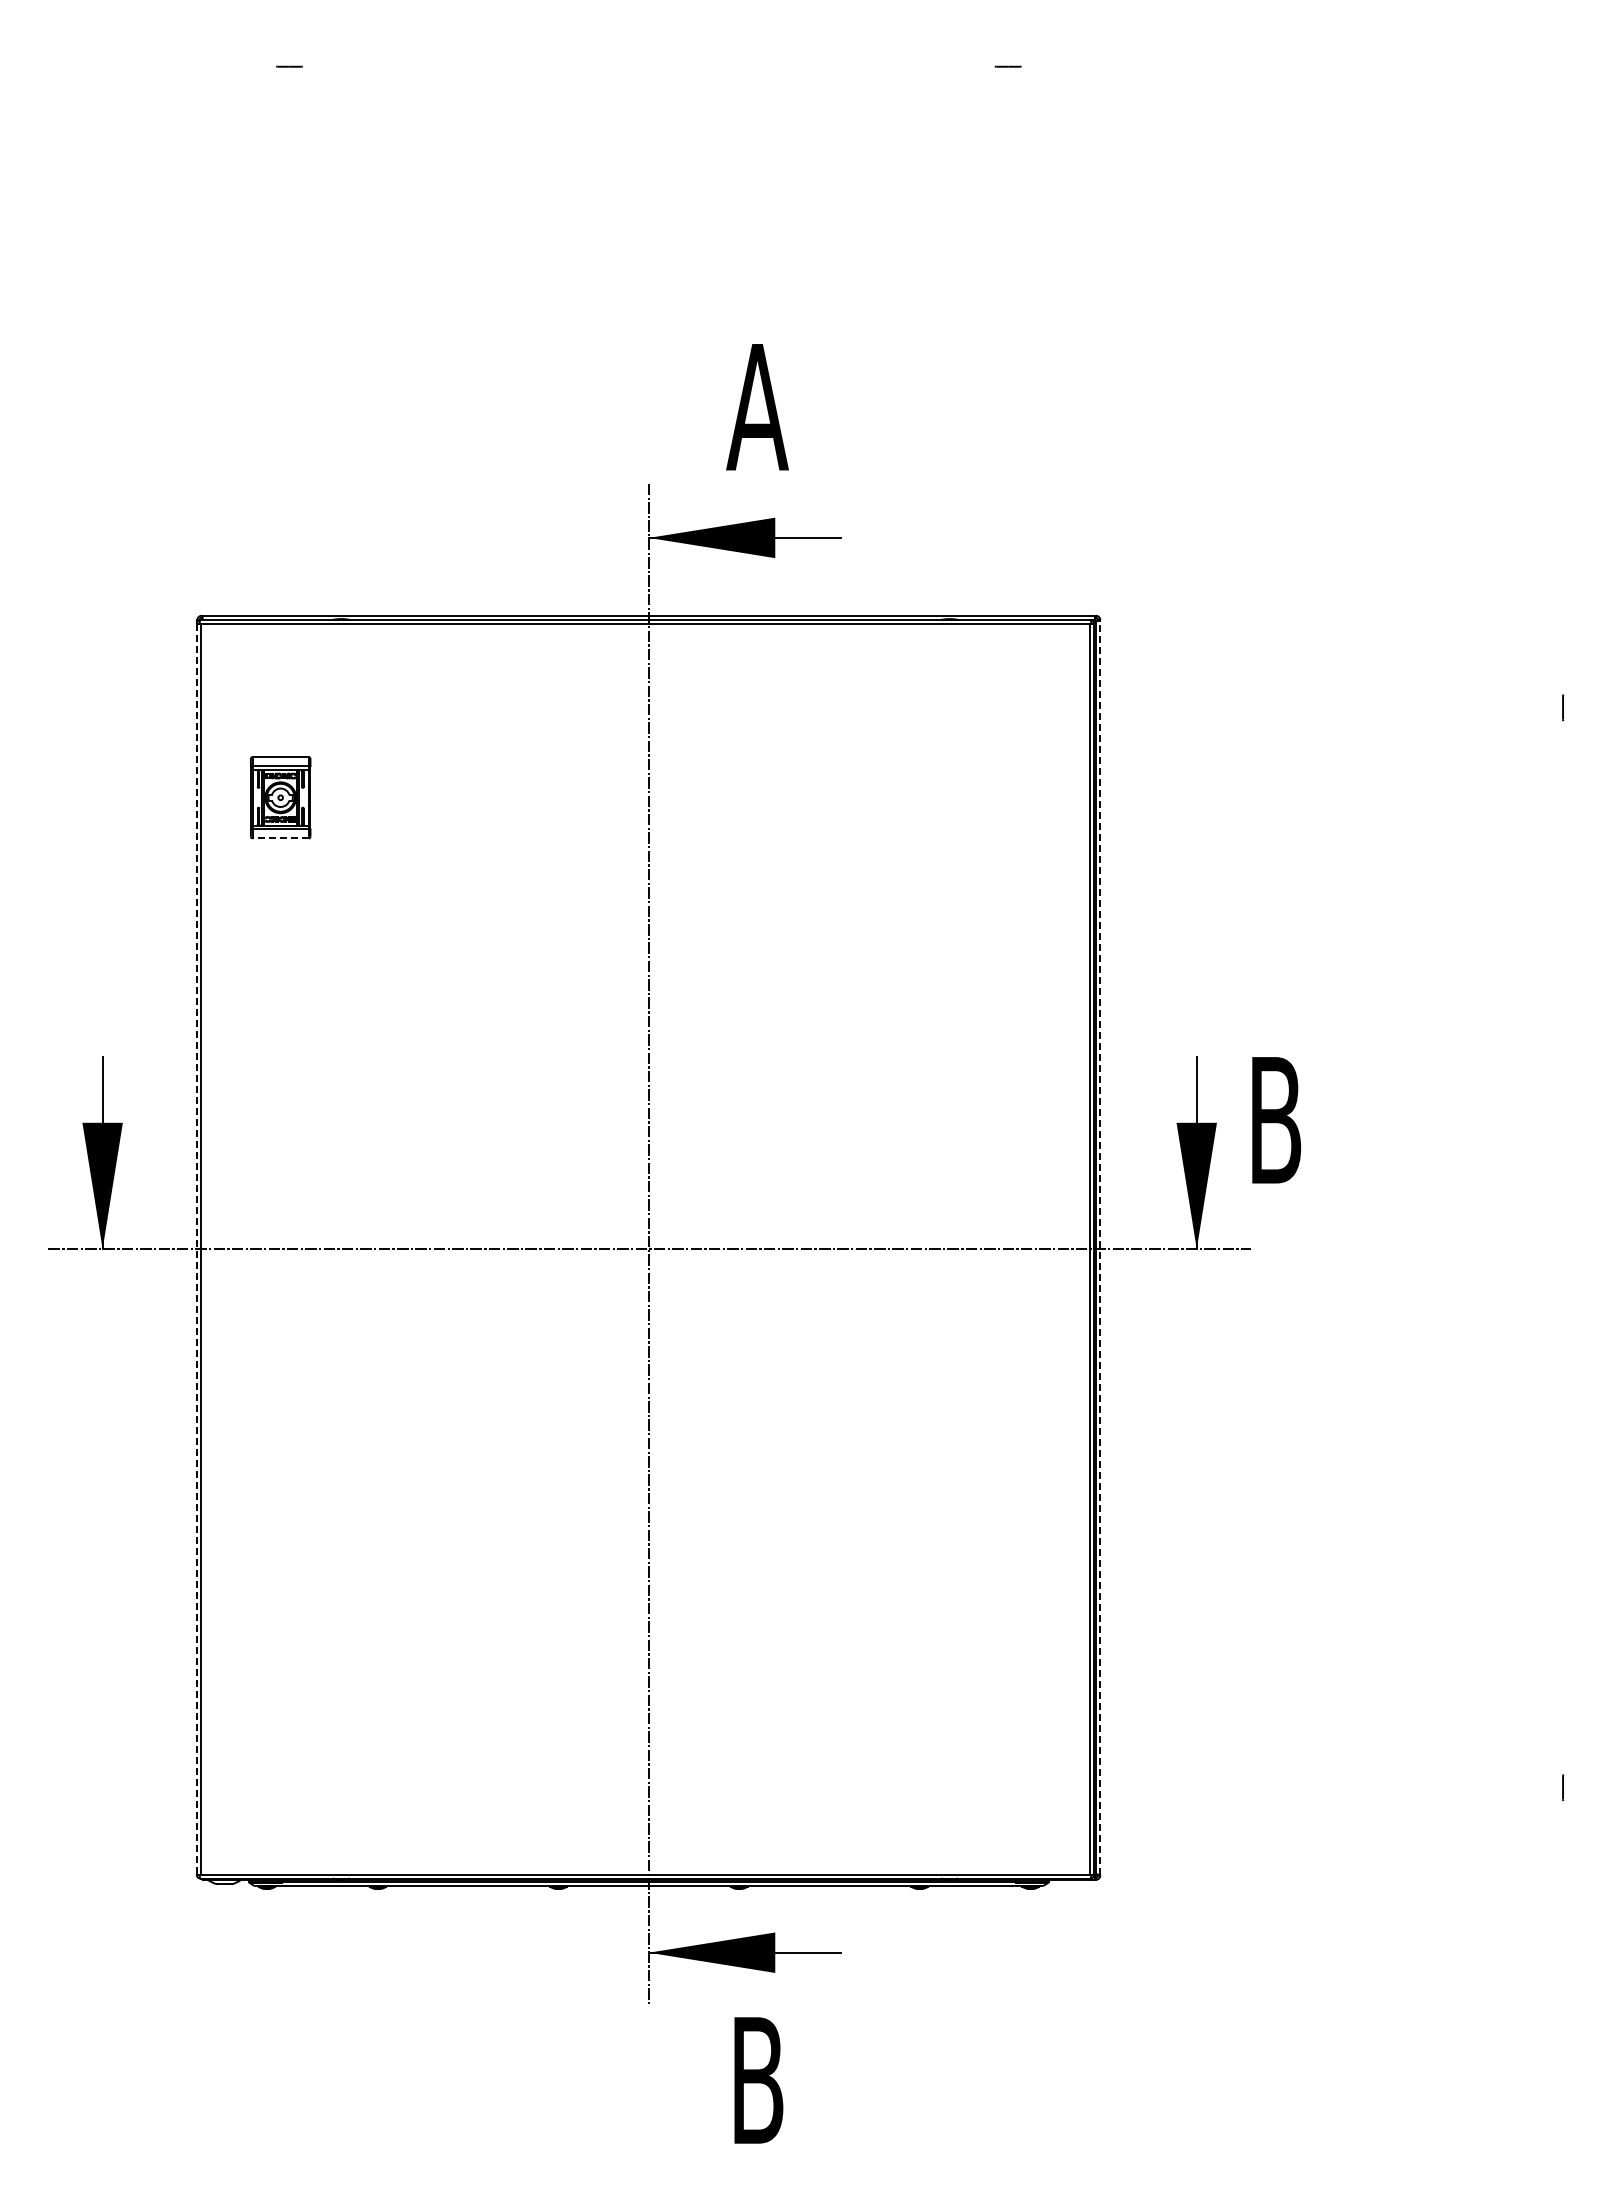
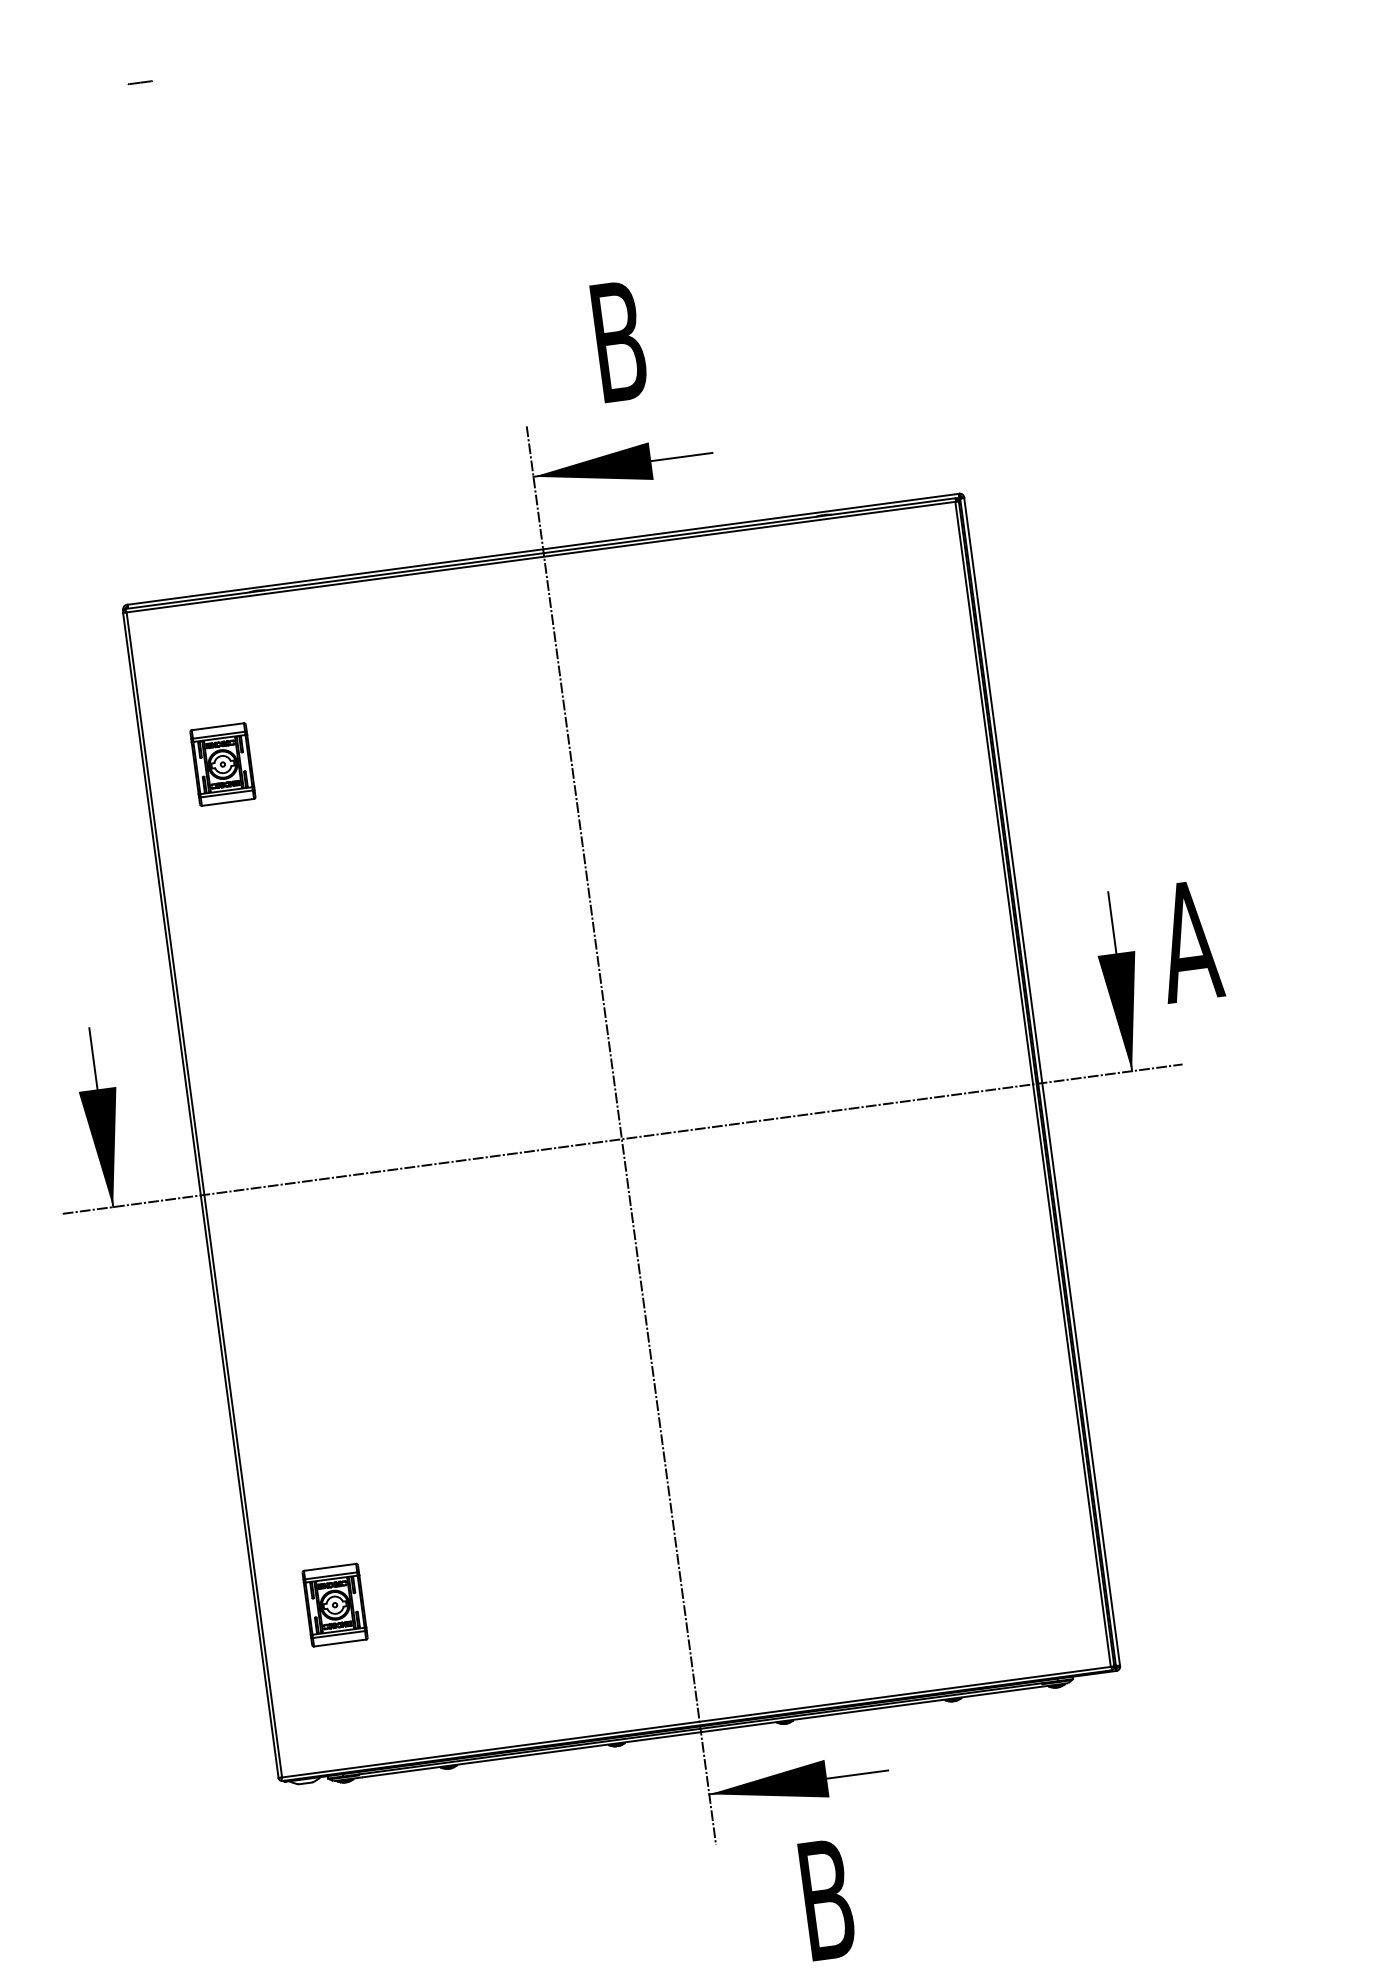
text: (757, 407) -> (618, 341), A -> B
line: (280, 838) -> (227, 802), dashed -> solid
text: (1275, 1120) -> (1189, 941), B -> A
line: (1100, 1247) -> (1042, 1081), dashed -> solid
line: (196, 1249) -> (200, 1195), dashed -> solid
part: (280, 1700) -> (334, 1605), added

